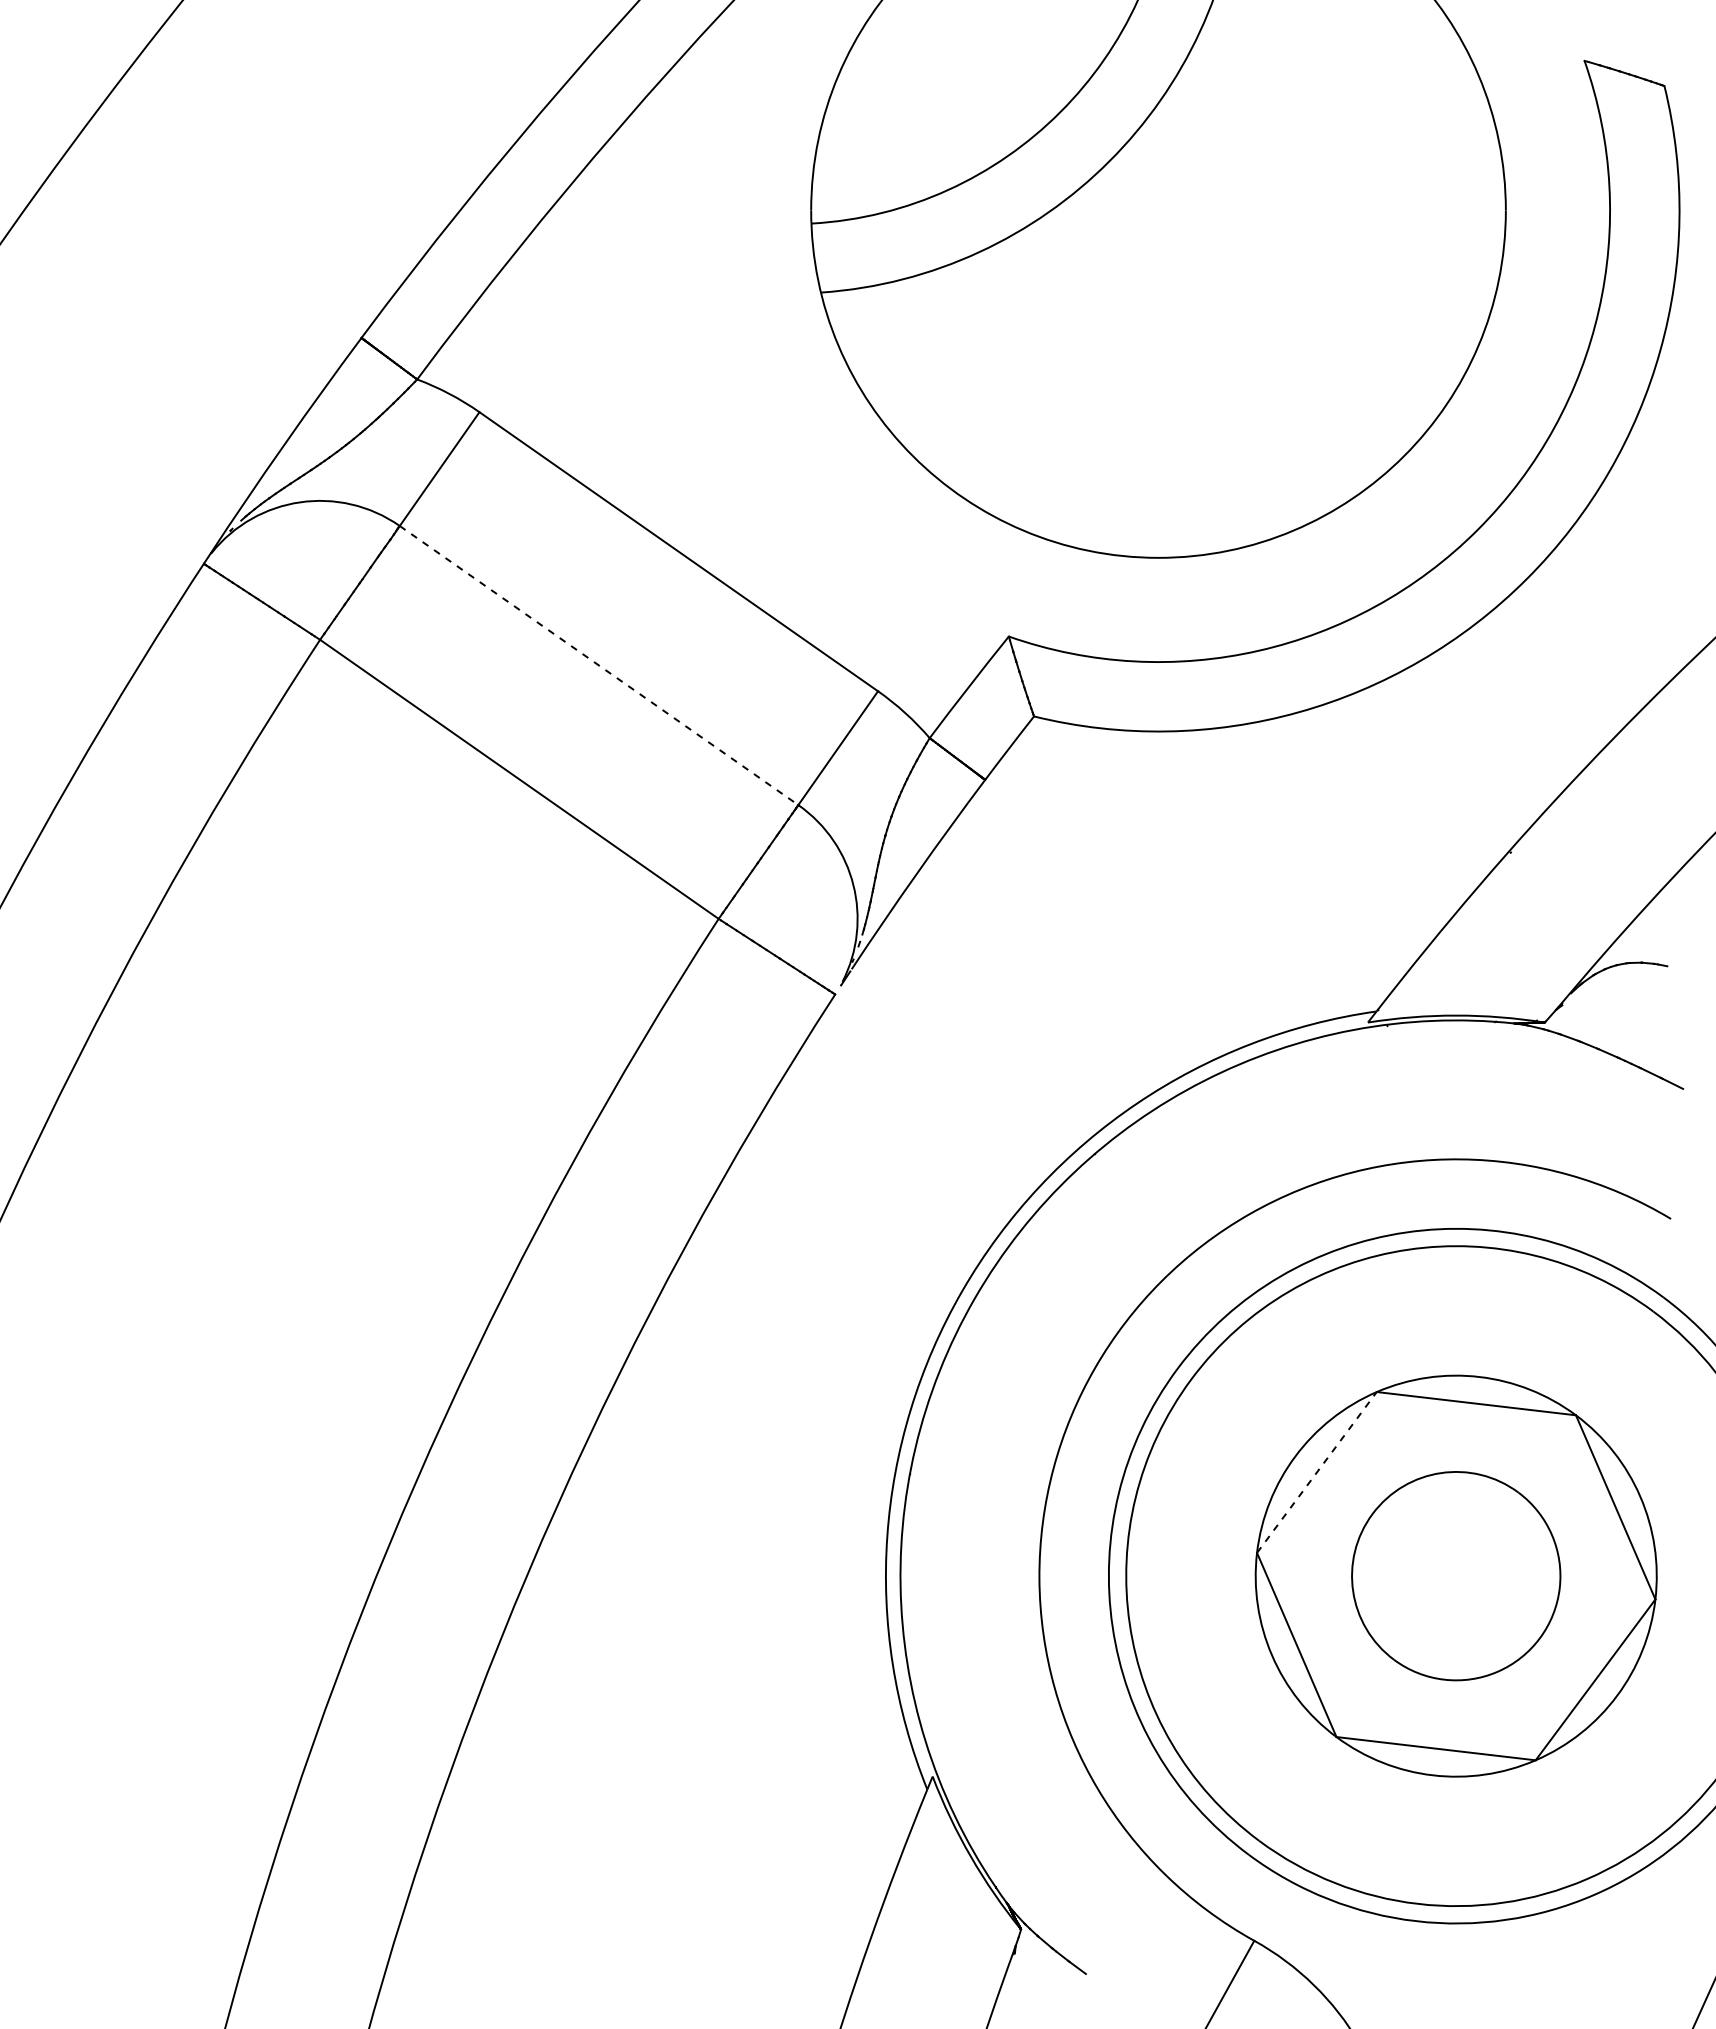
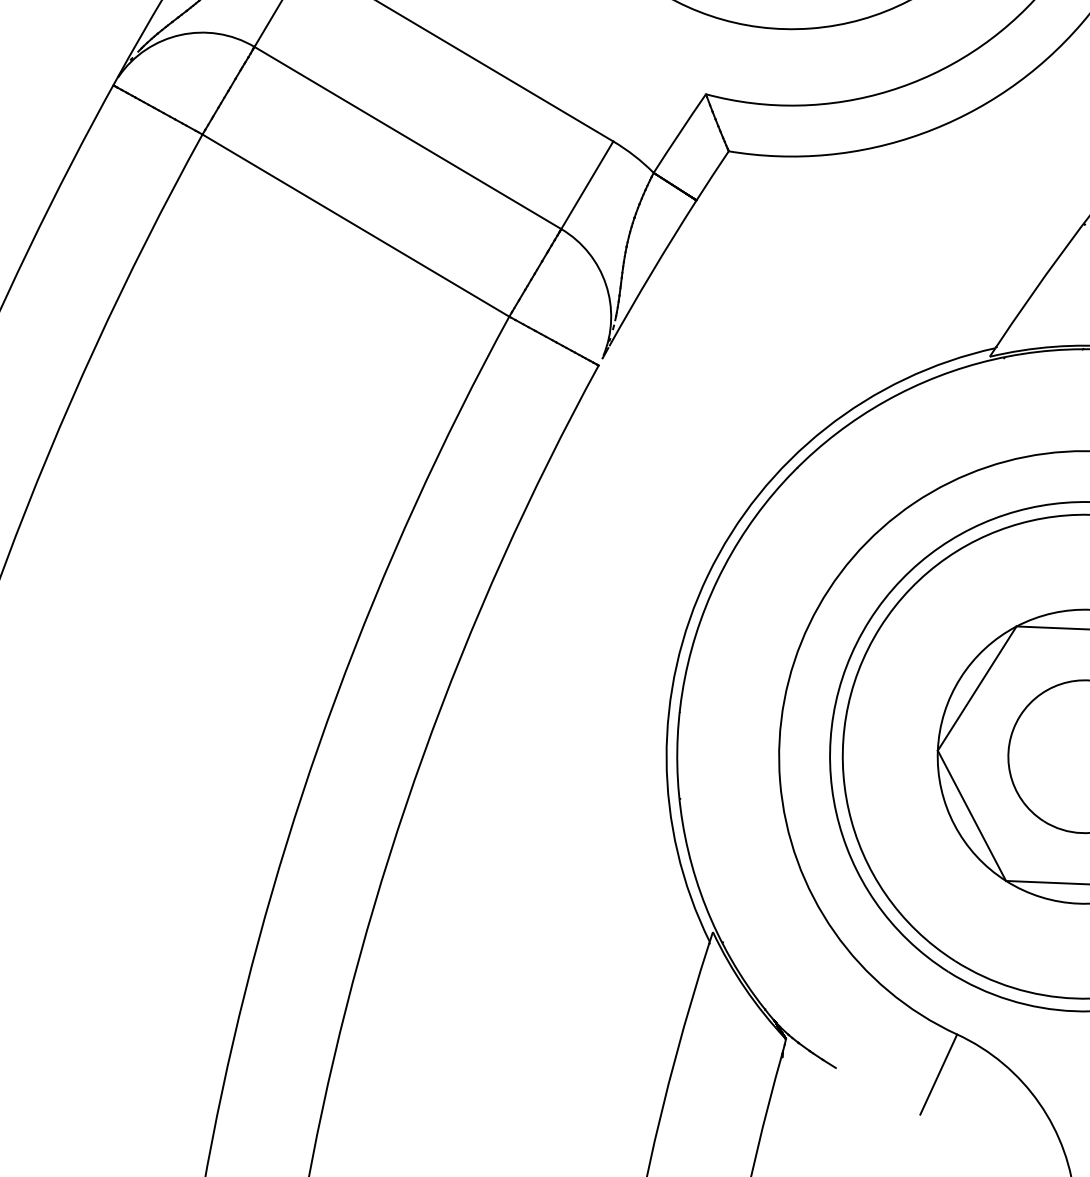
line: (599, 665) -> (408, 137), dashed -> solid
line: (1317, 1472) -> (977, 688), dashed -> solid

